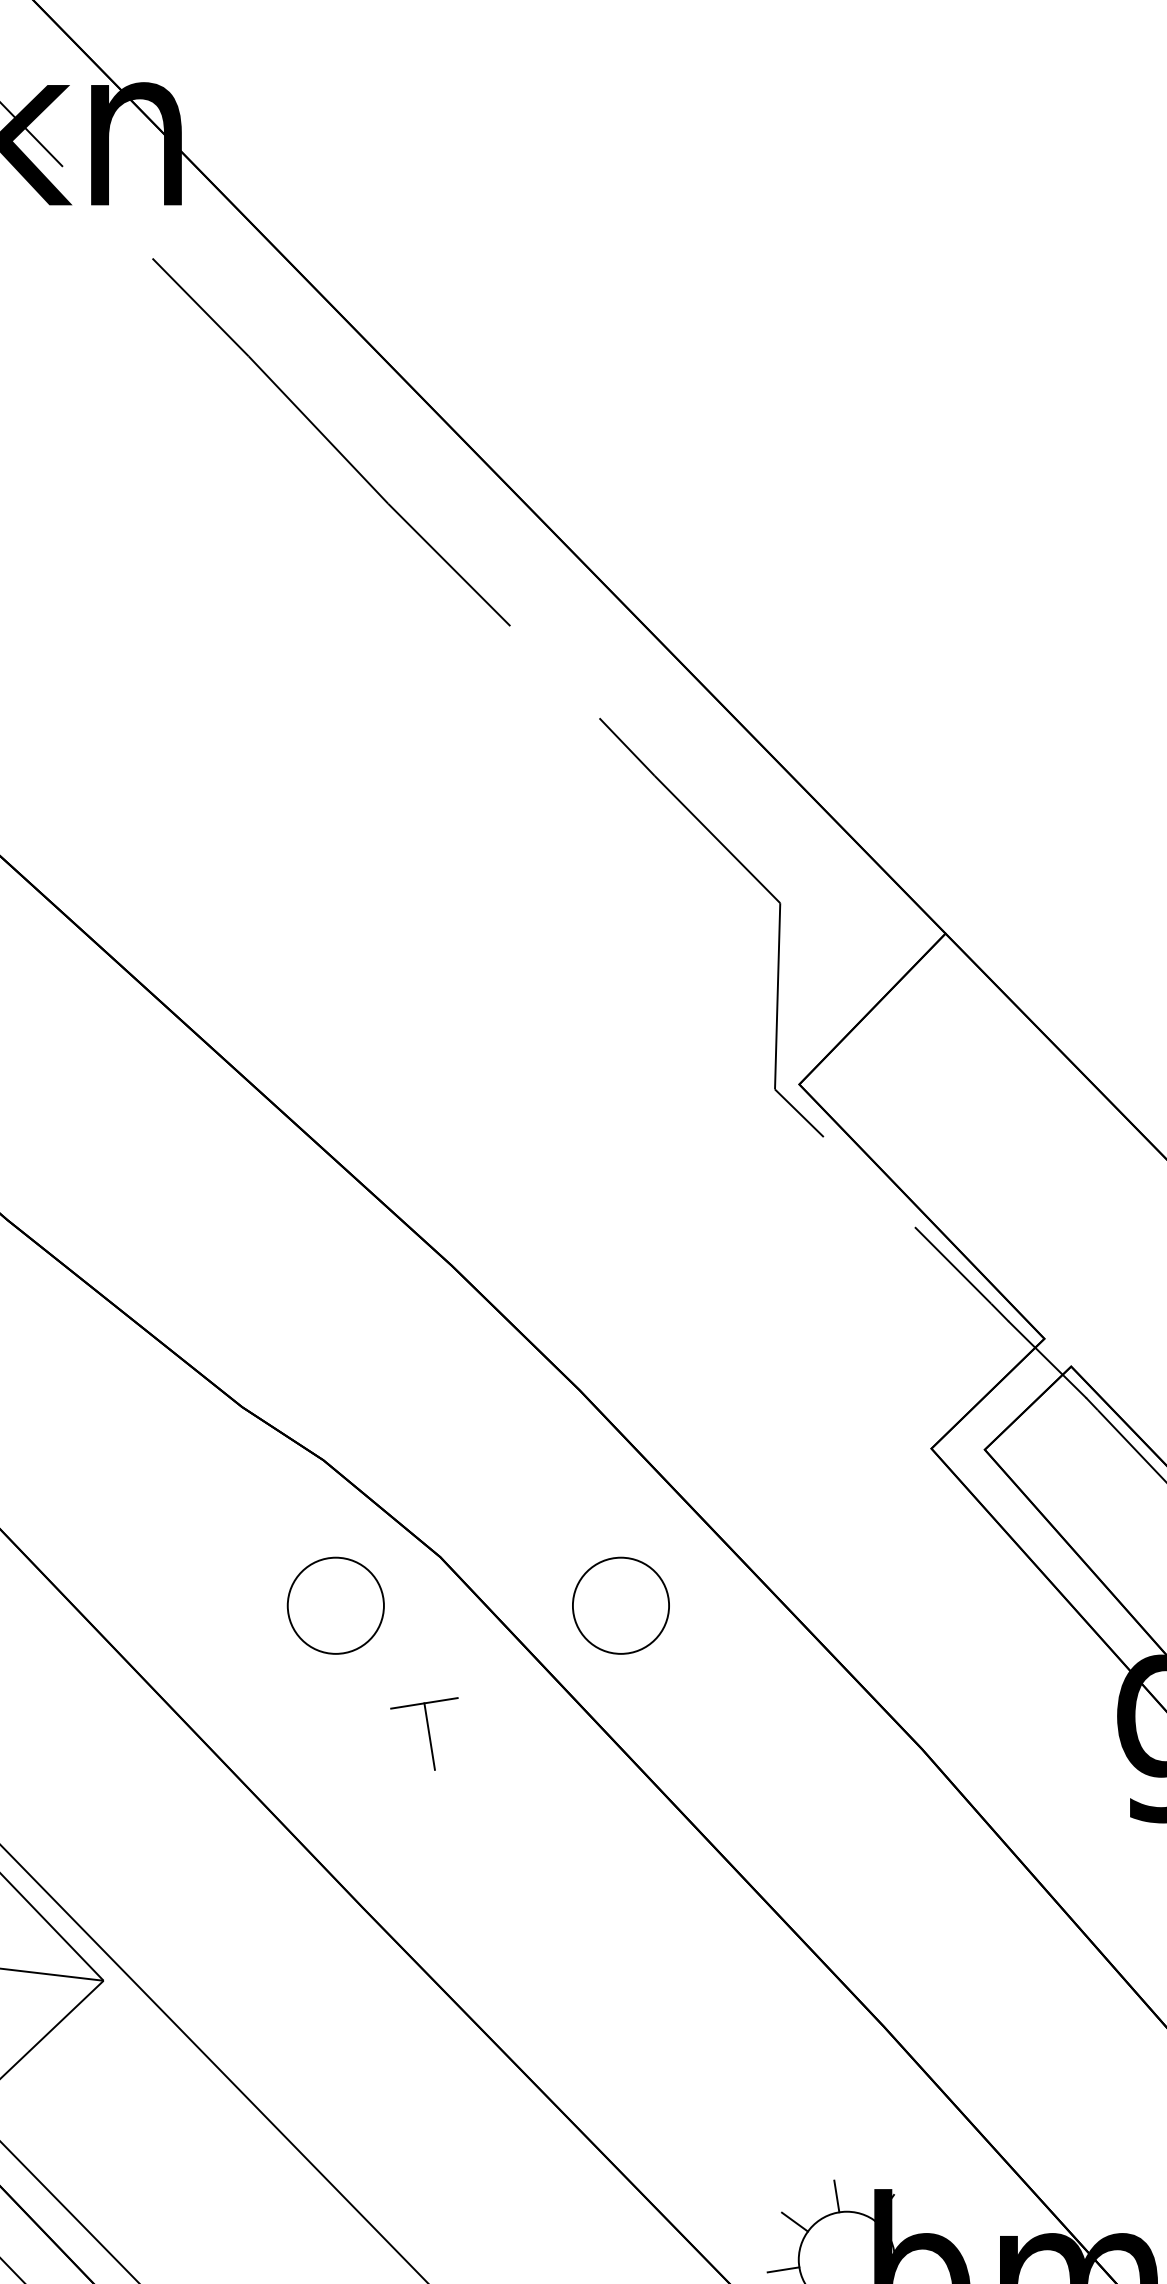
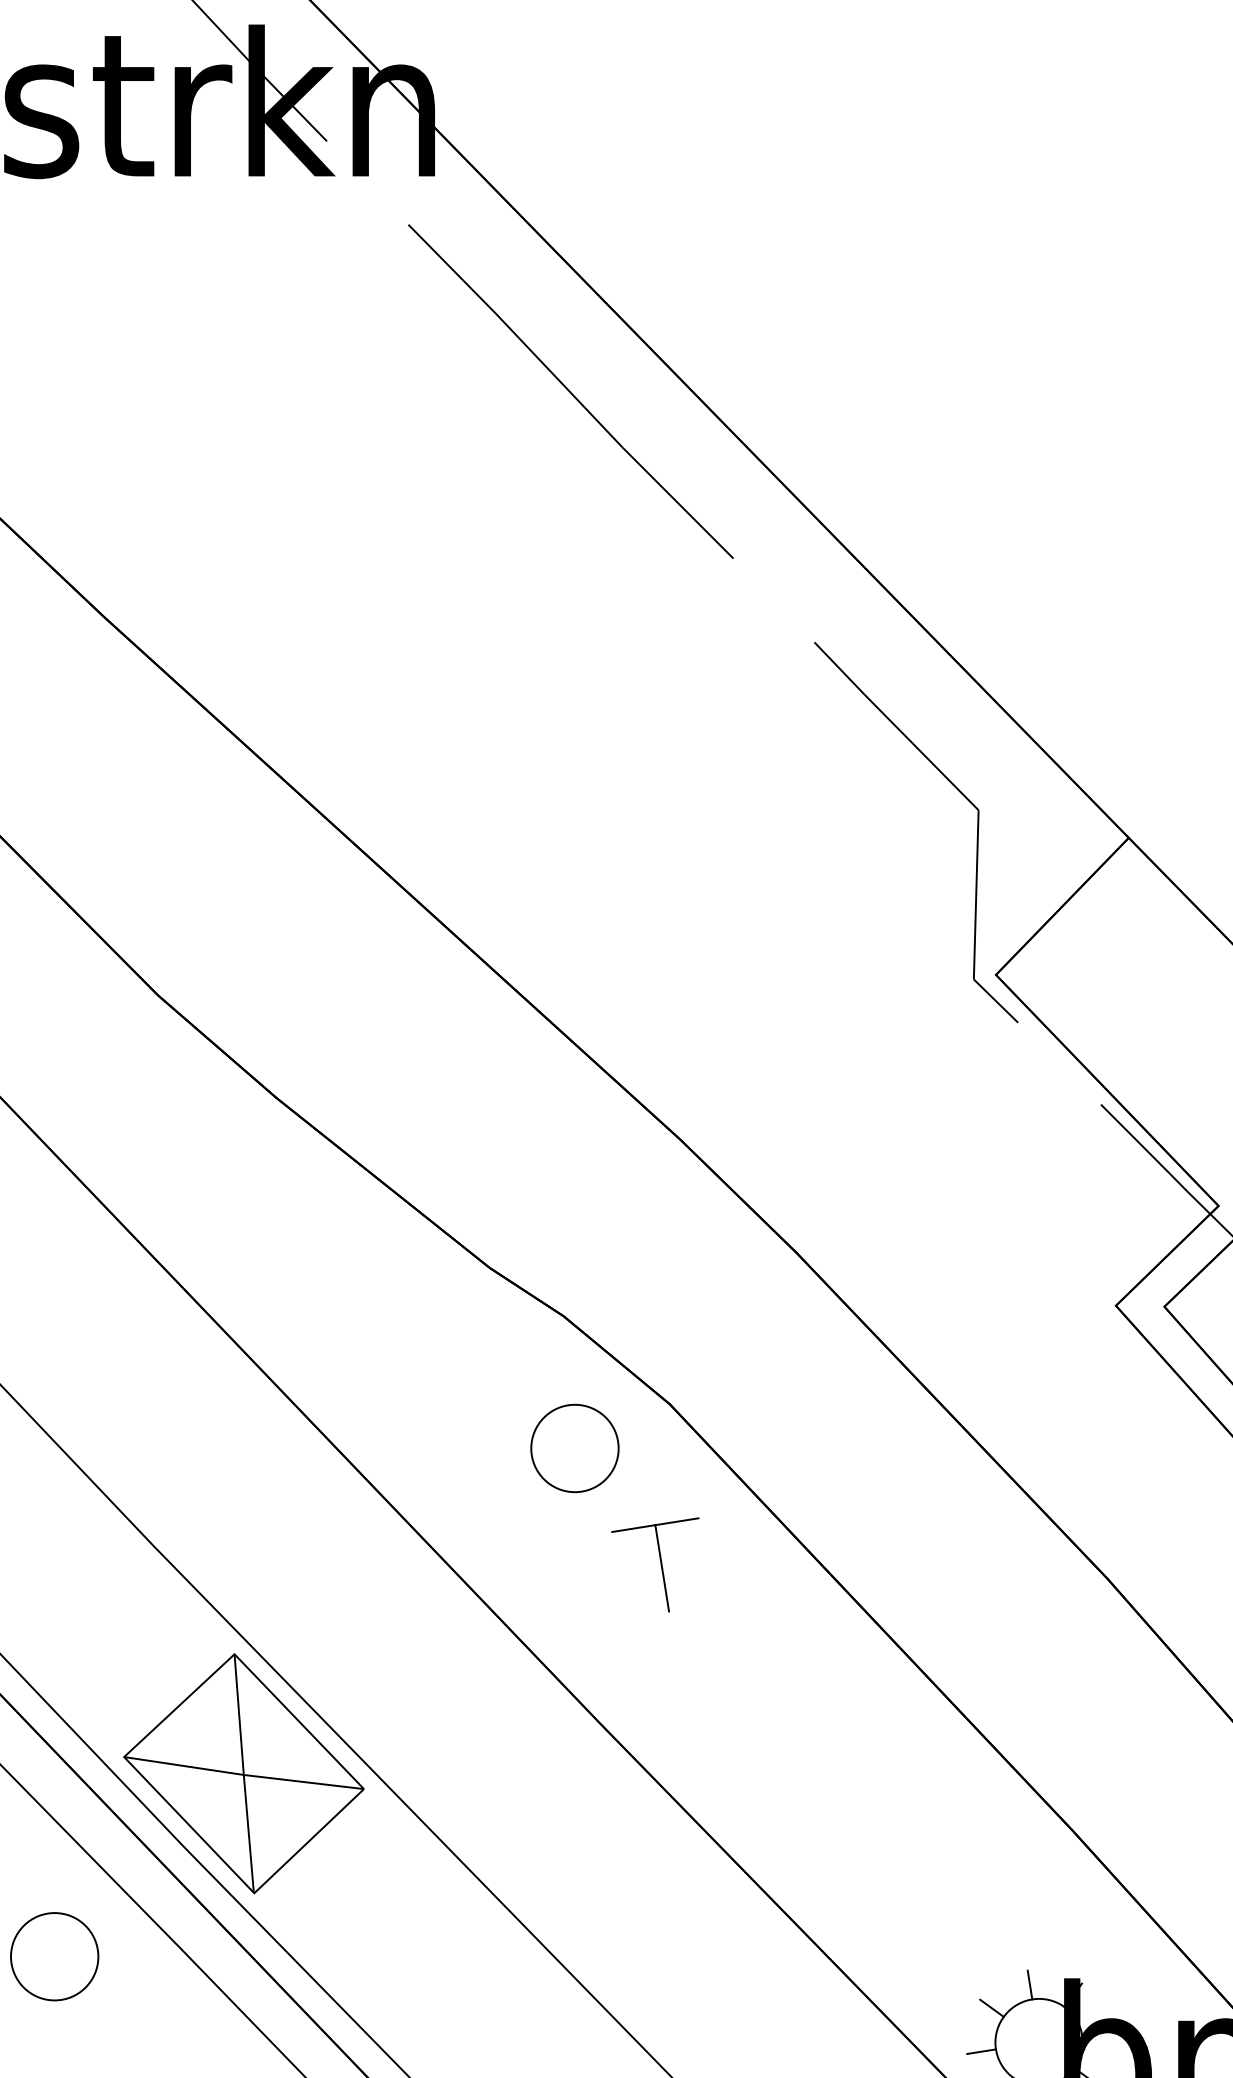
part: (620, 1605) -> (833, 1448), removed
part: (424, 1733) -> (655, 1564), size x1.43

